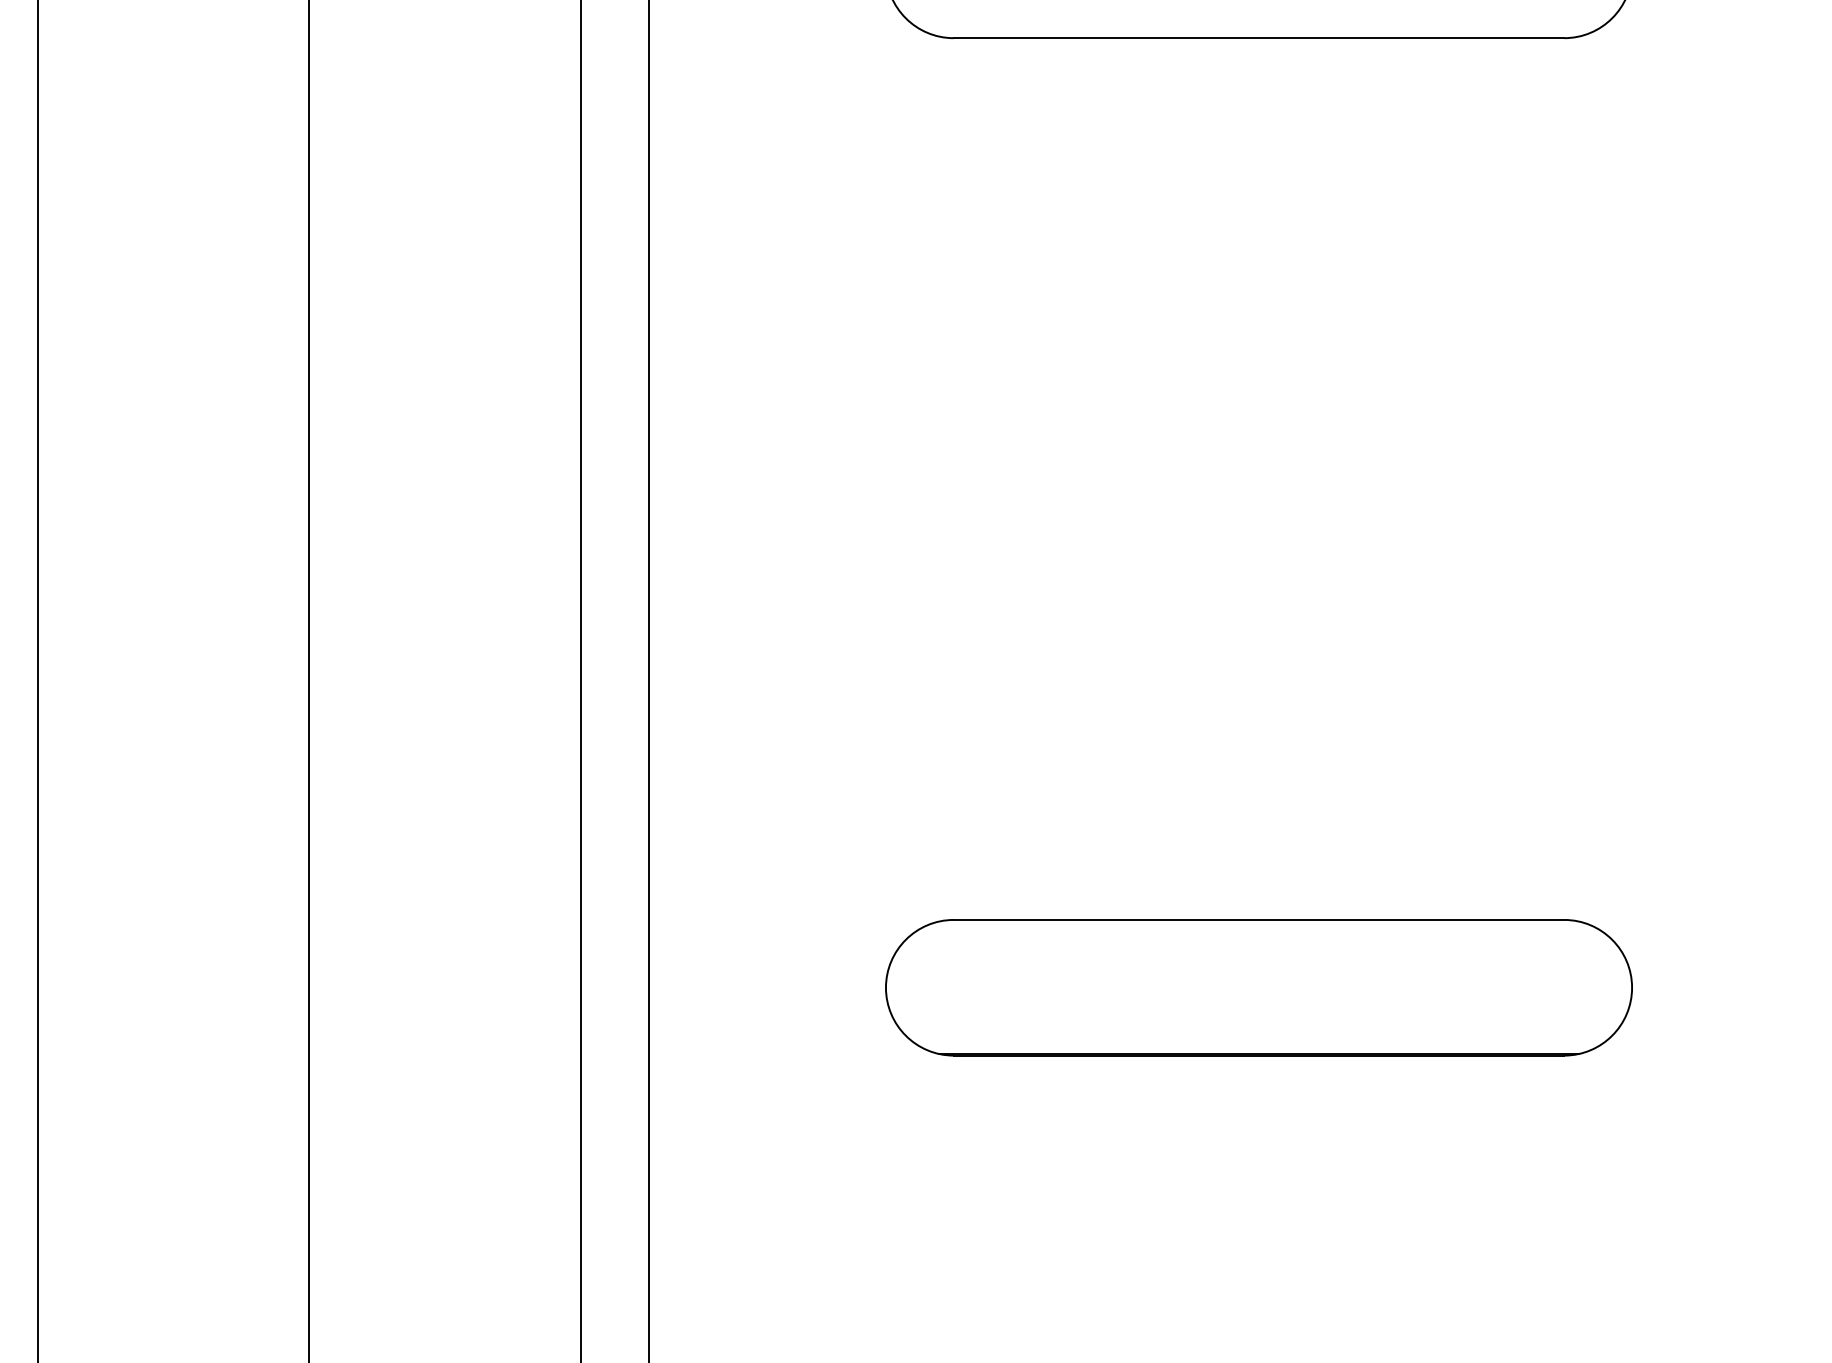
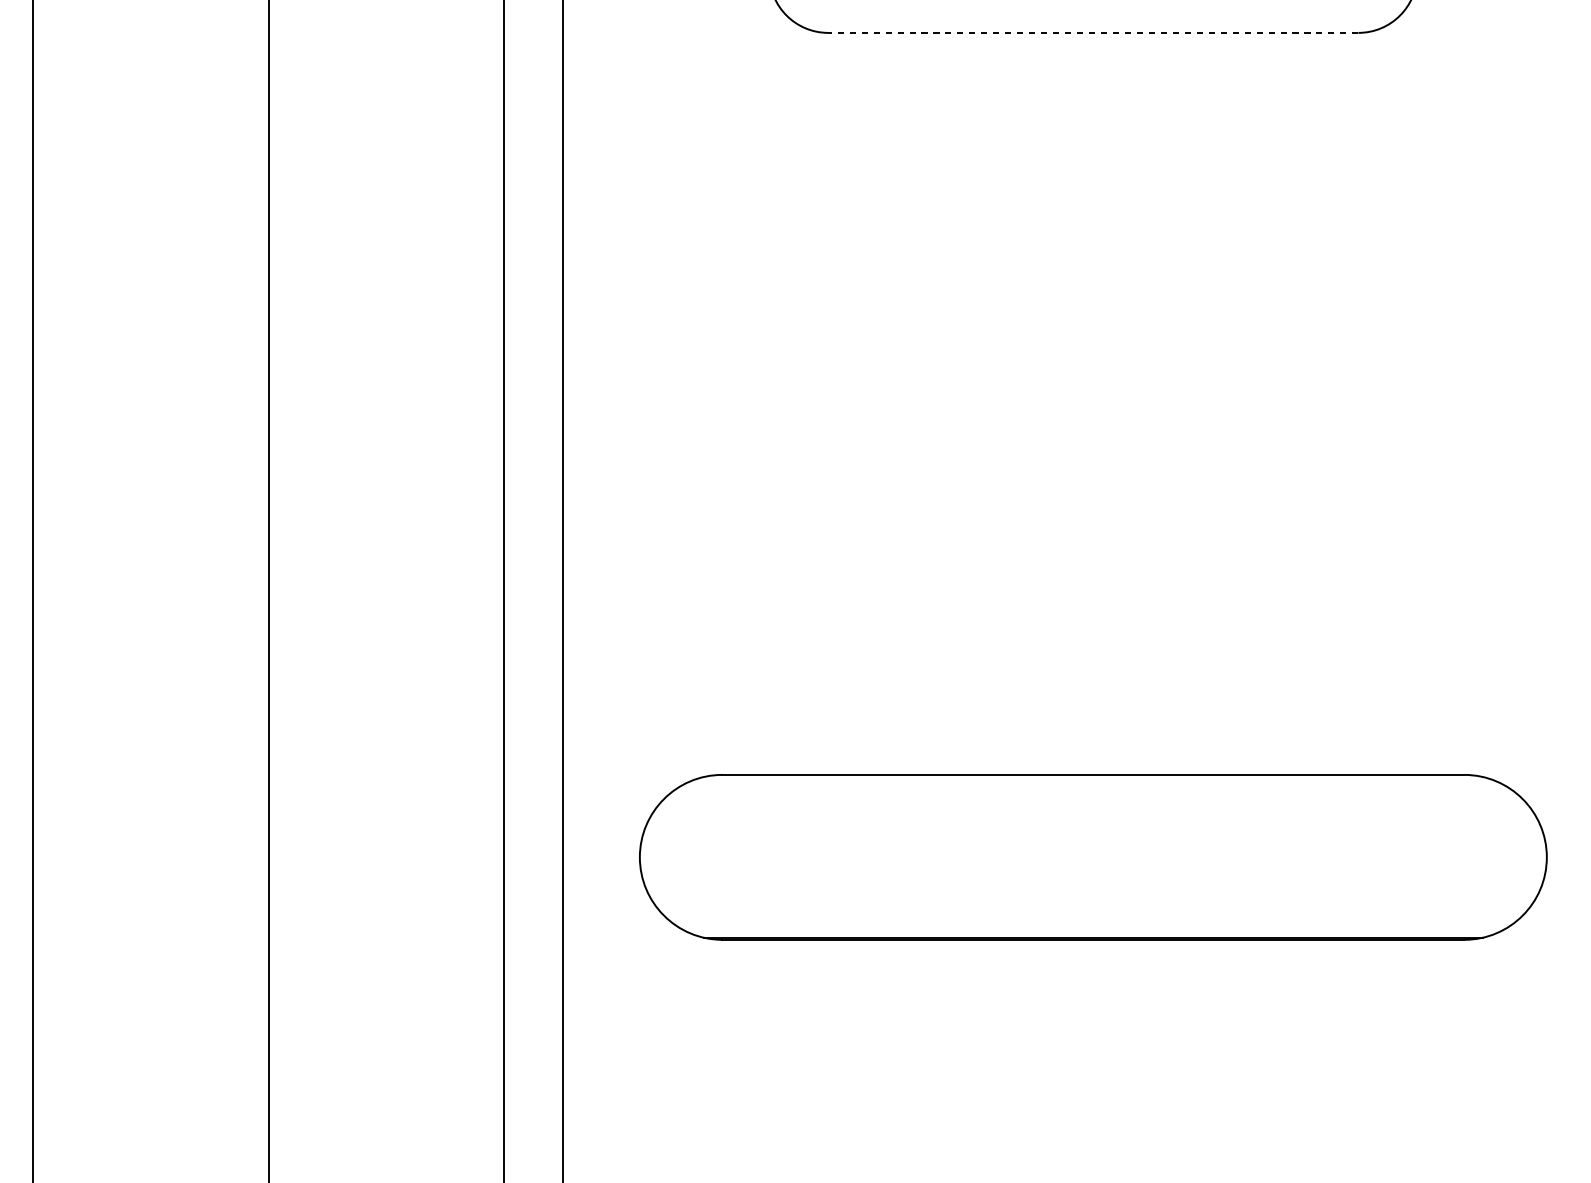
line: (1258, 38) -> (1092, 33), solid -> dashed
part: (1258, 987) -> (1092, 857), size x1.4

